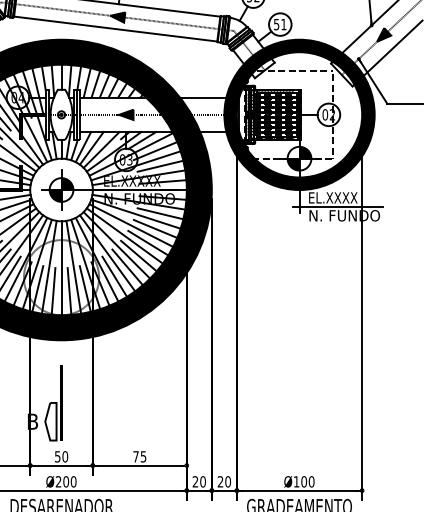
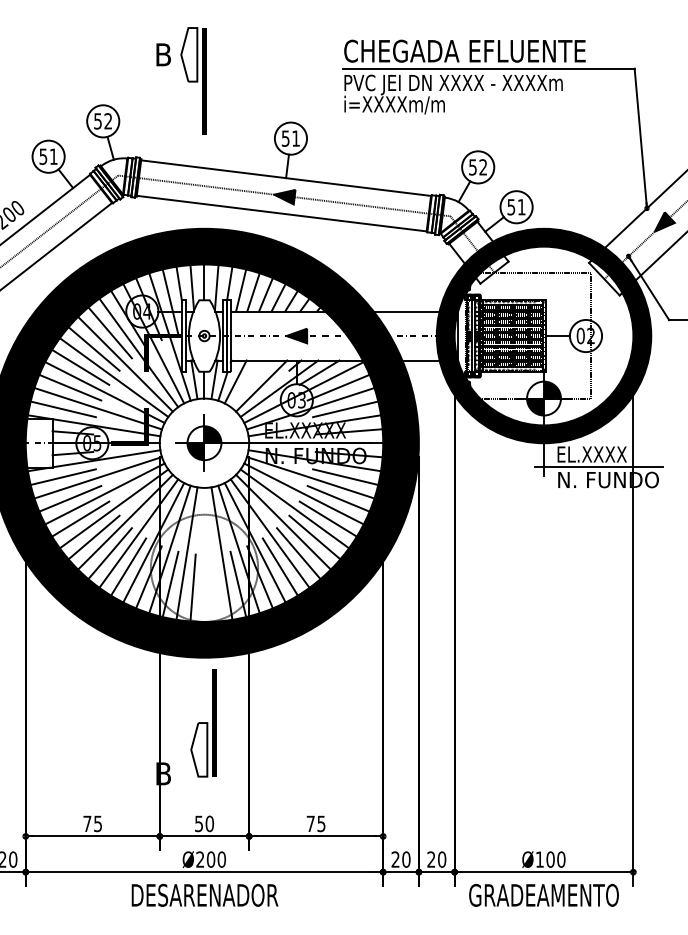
line: (91, 148) -> (247, 383), removed
line: (61, 267) -> (204, 554), removed
line: (69, 291) -> (215, 587), removed
part: (53, 403) -> (203, 723), moved

